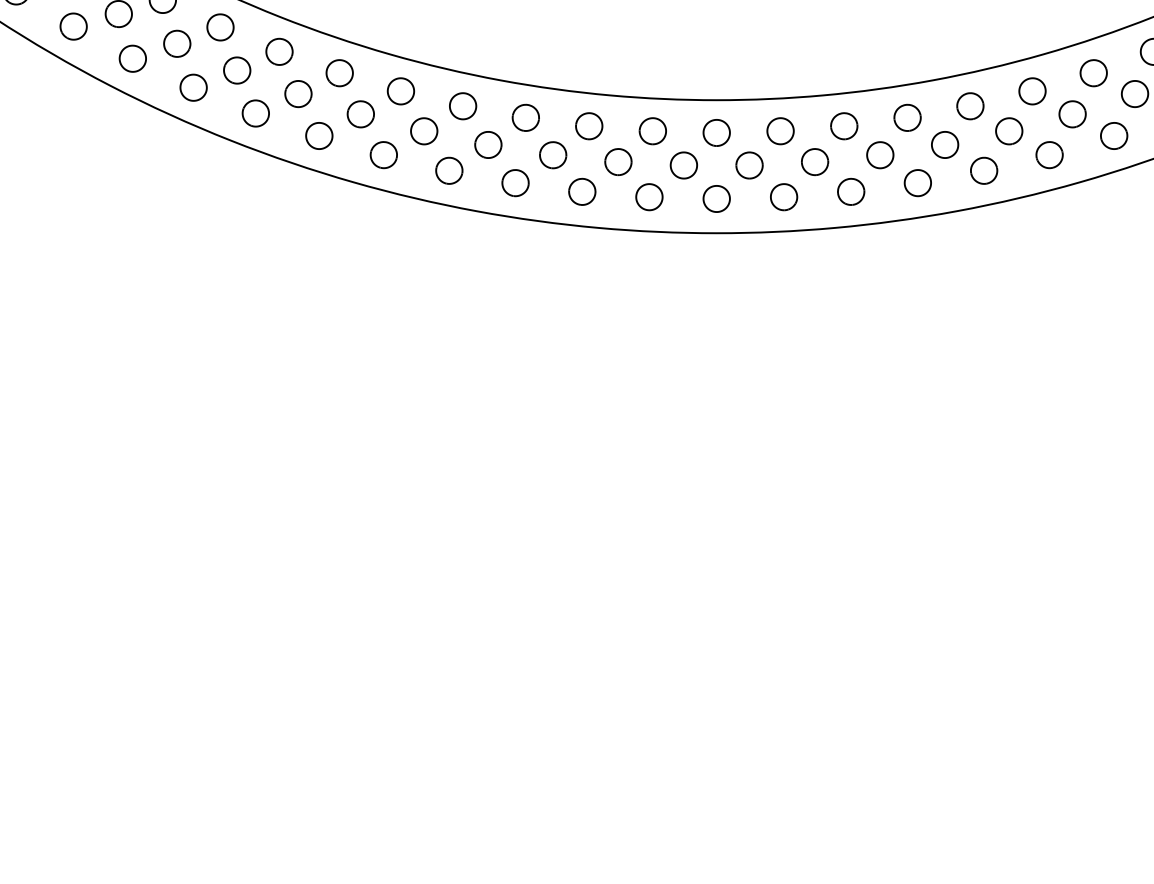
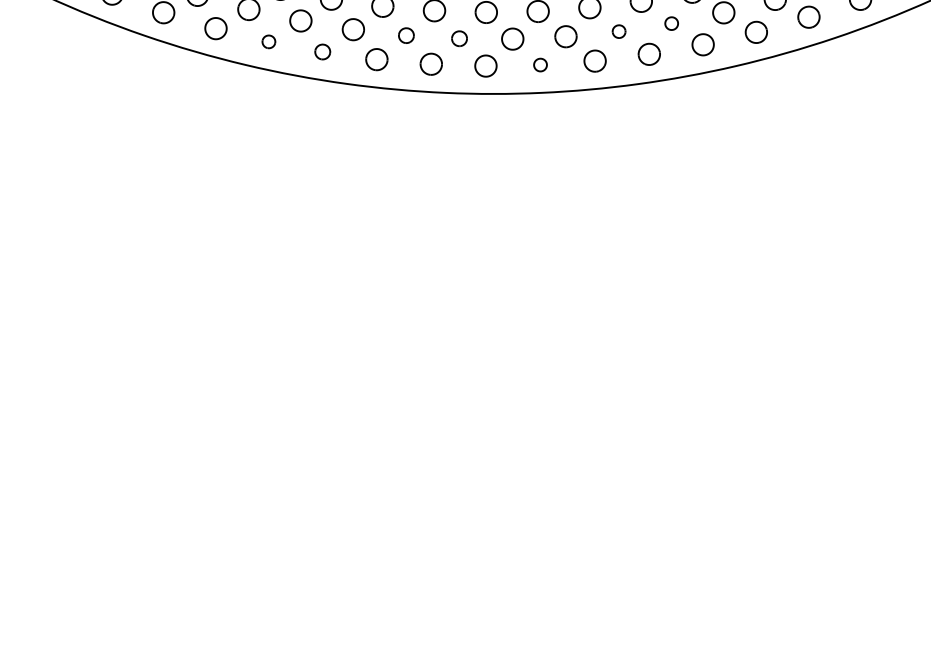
part: (383, 155) -> (268, 42), size x0.6
part: (553, 155) -> (406, 35), size x0.7
part: (880, 155) -> (671, 23), size x0.6
part: (618, 161) -> (459, 38), size x0.7
part: (815, 162) -> (619, 31), size x0.6
part: (449, 170) -> (322, 51), size x0.7
part: (716, 198) -> (540, 64), size x0.6

